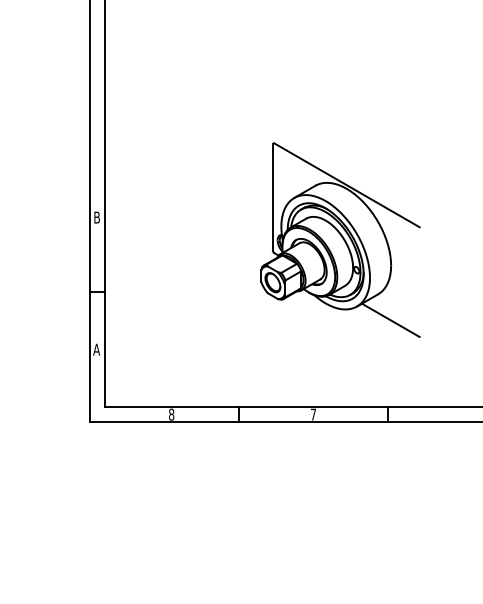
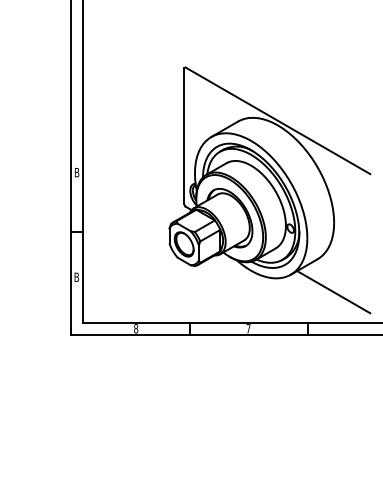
part: (339, 240) -> (269, 190), size x1.6
text: (96, 348) -> (76, 276), A -> B

